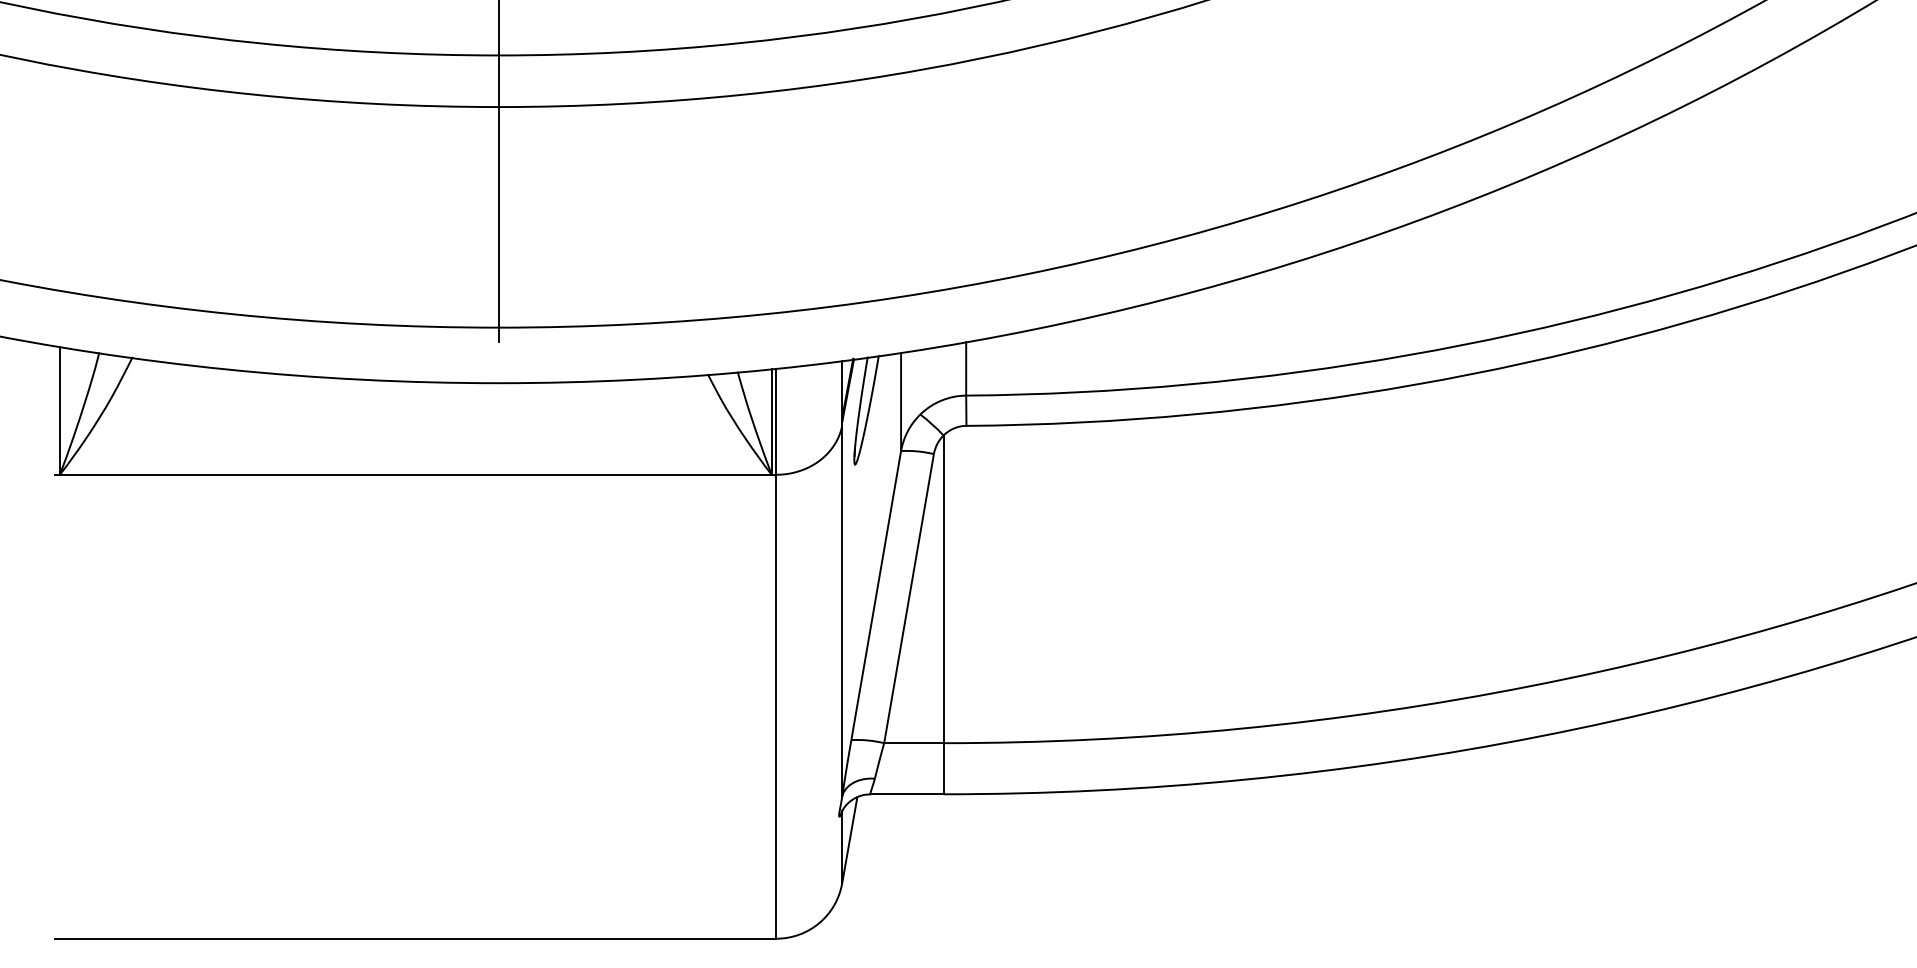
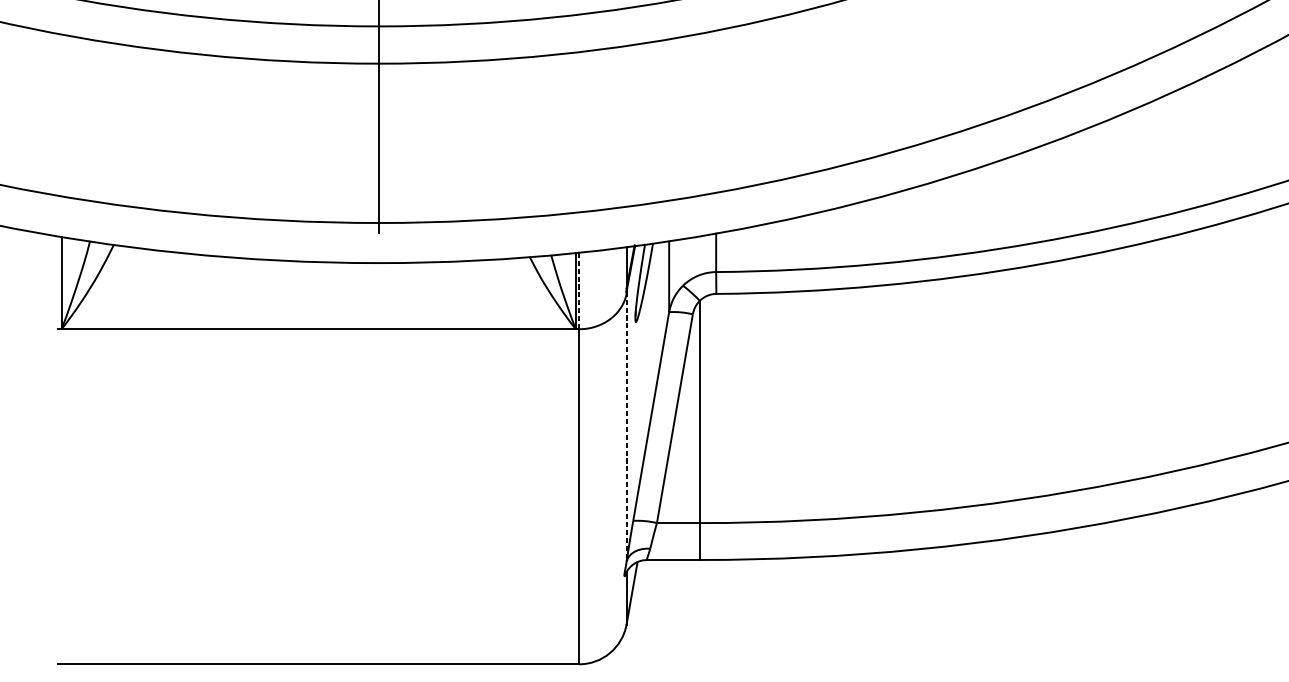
line: (776, 421) -> (579, 290), solid -> dashed
line: (842, 610) -> (626, 427), solid -> dashed

